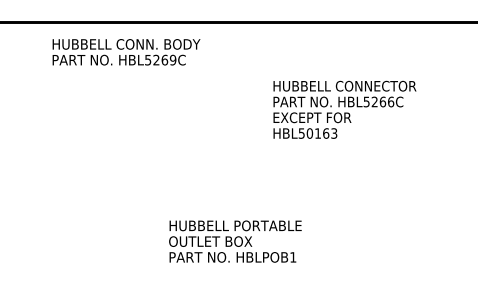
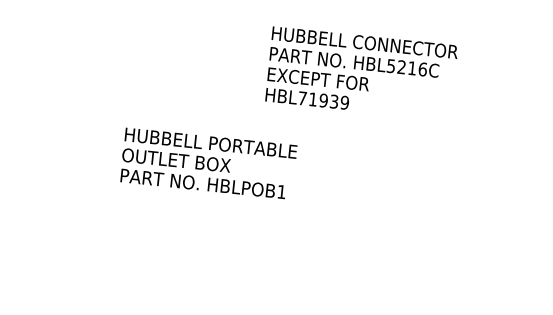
text: (382, 101) -> (411, 67), HBL5266C -> HBL5216C
text: (317, 133) -> (323, 100), HBL50163 -> HBL71939
text: (235, 241) -> (208, 163), moved

